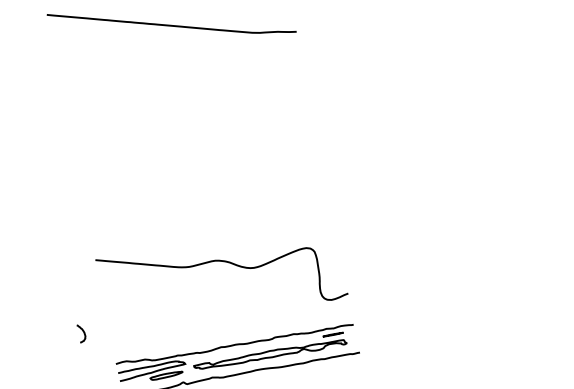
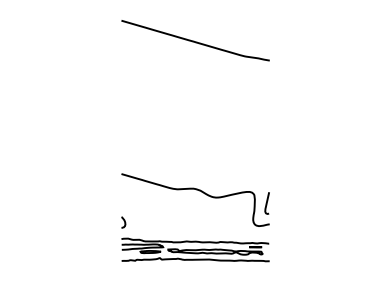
curve: (336, 261) -> (266, 203), added
curve: (81, 331) -> (123, 221), moved

